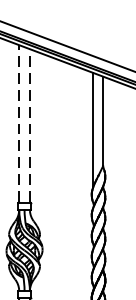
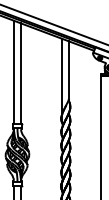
line: (18, 122) -> (13, 71), dashed -> solid
line: (29, 125) -> (20, 73), dashed -> solid

